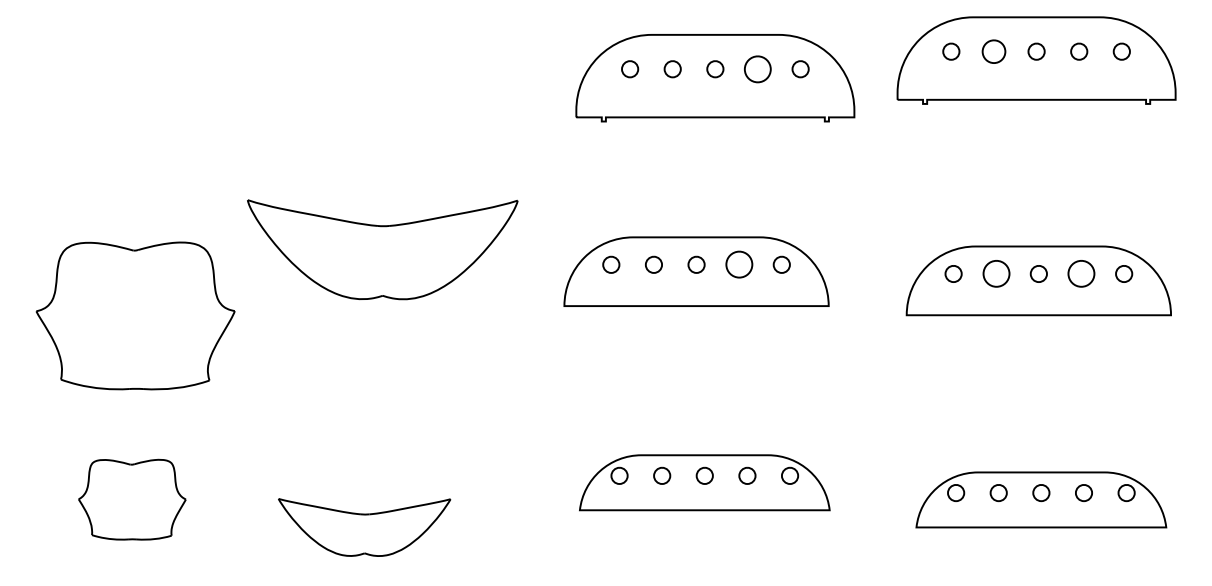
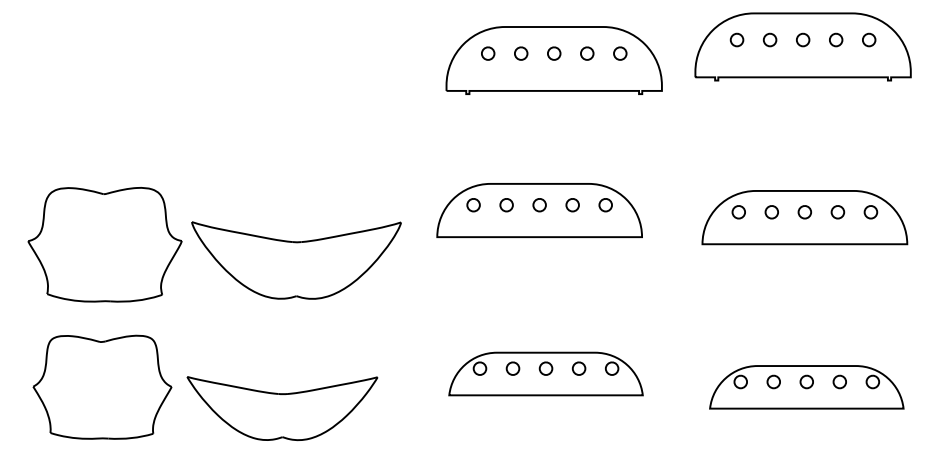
part: (993, 50) -> (769, 39), size x0.71
part: (758, 69) -> (587, 53), size x0.62
part: (382, 249) -> (296, 260), moved
part: (738, 265) -> (572, 205), size x0.62
part: (995, 274) -> (771, 212), size x0.62
part: (1080, 274) -> (837, 212), size x0.62
part: (132, 498) -> (102, 386), size x1.67
part: (364, 527) -> (282, 408), size x1.43

